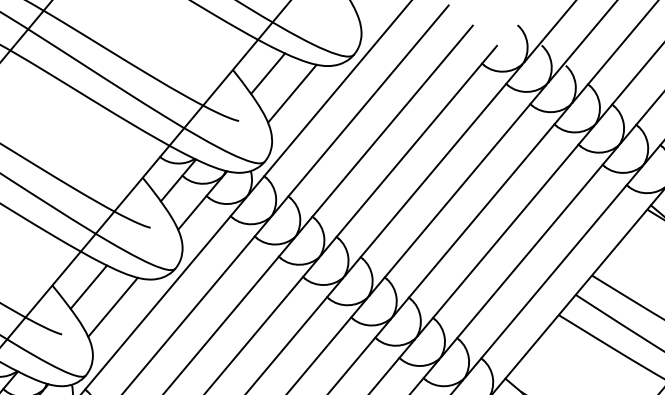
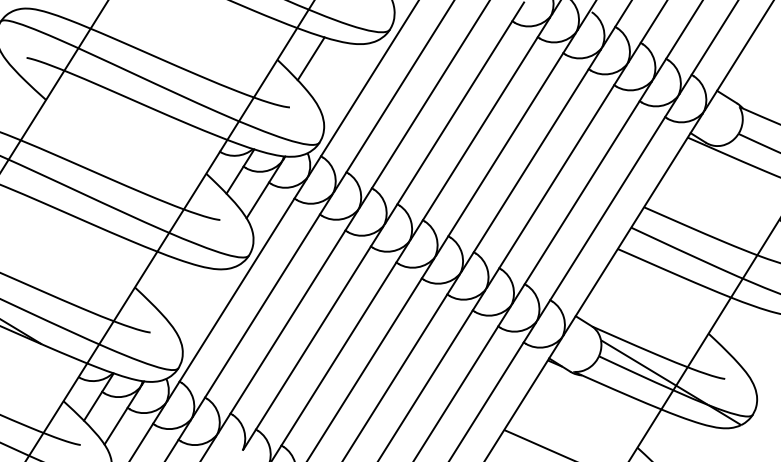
line: (292, 93) -> (336, 74), removed
line: (88, 287) -> (169, 284), removed
line: (112, 307) -> (194, 300), removed

